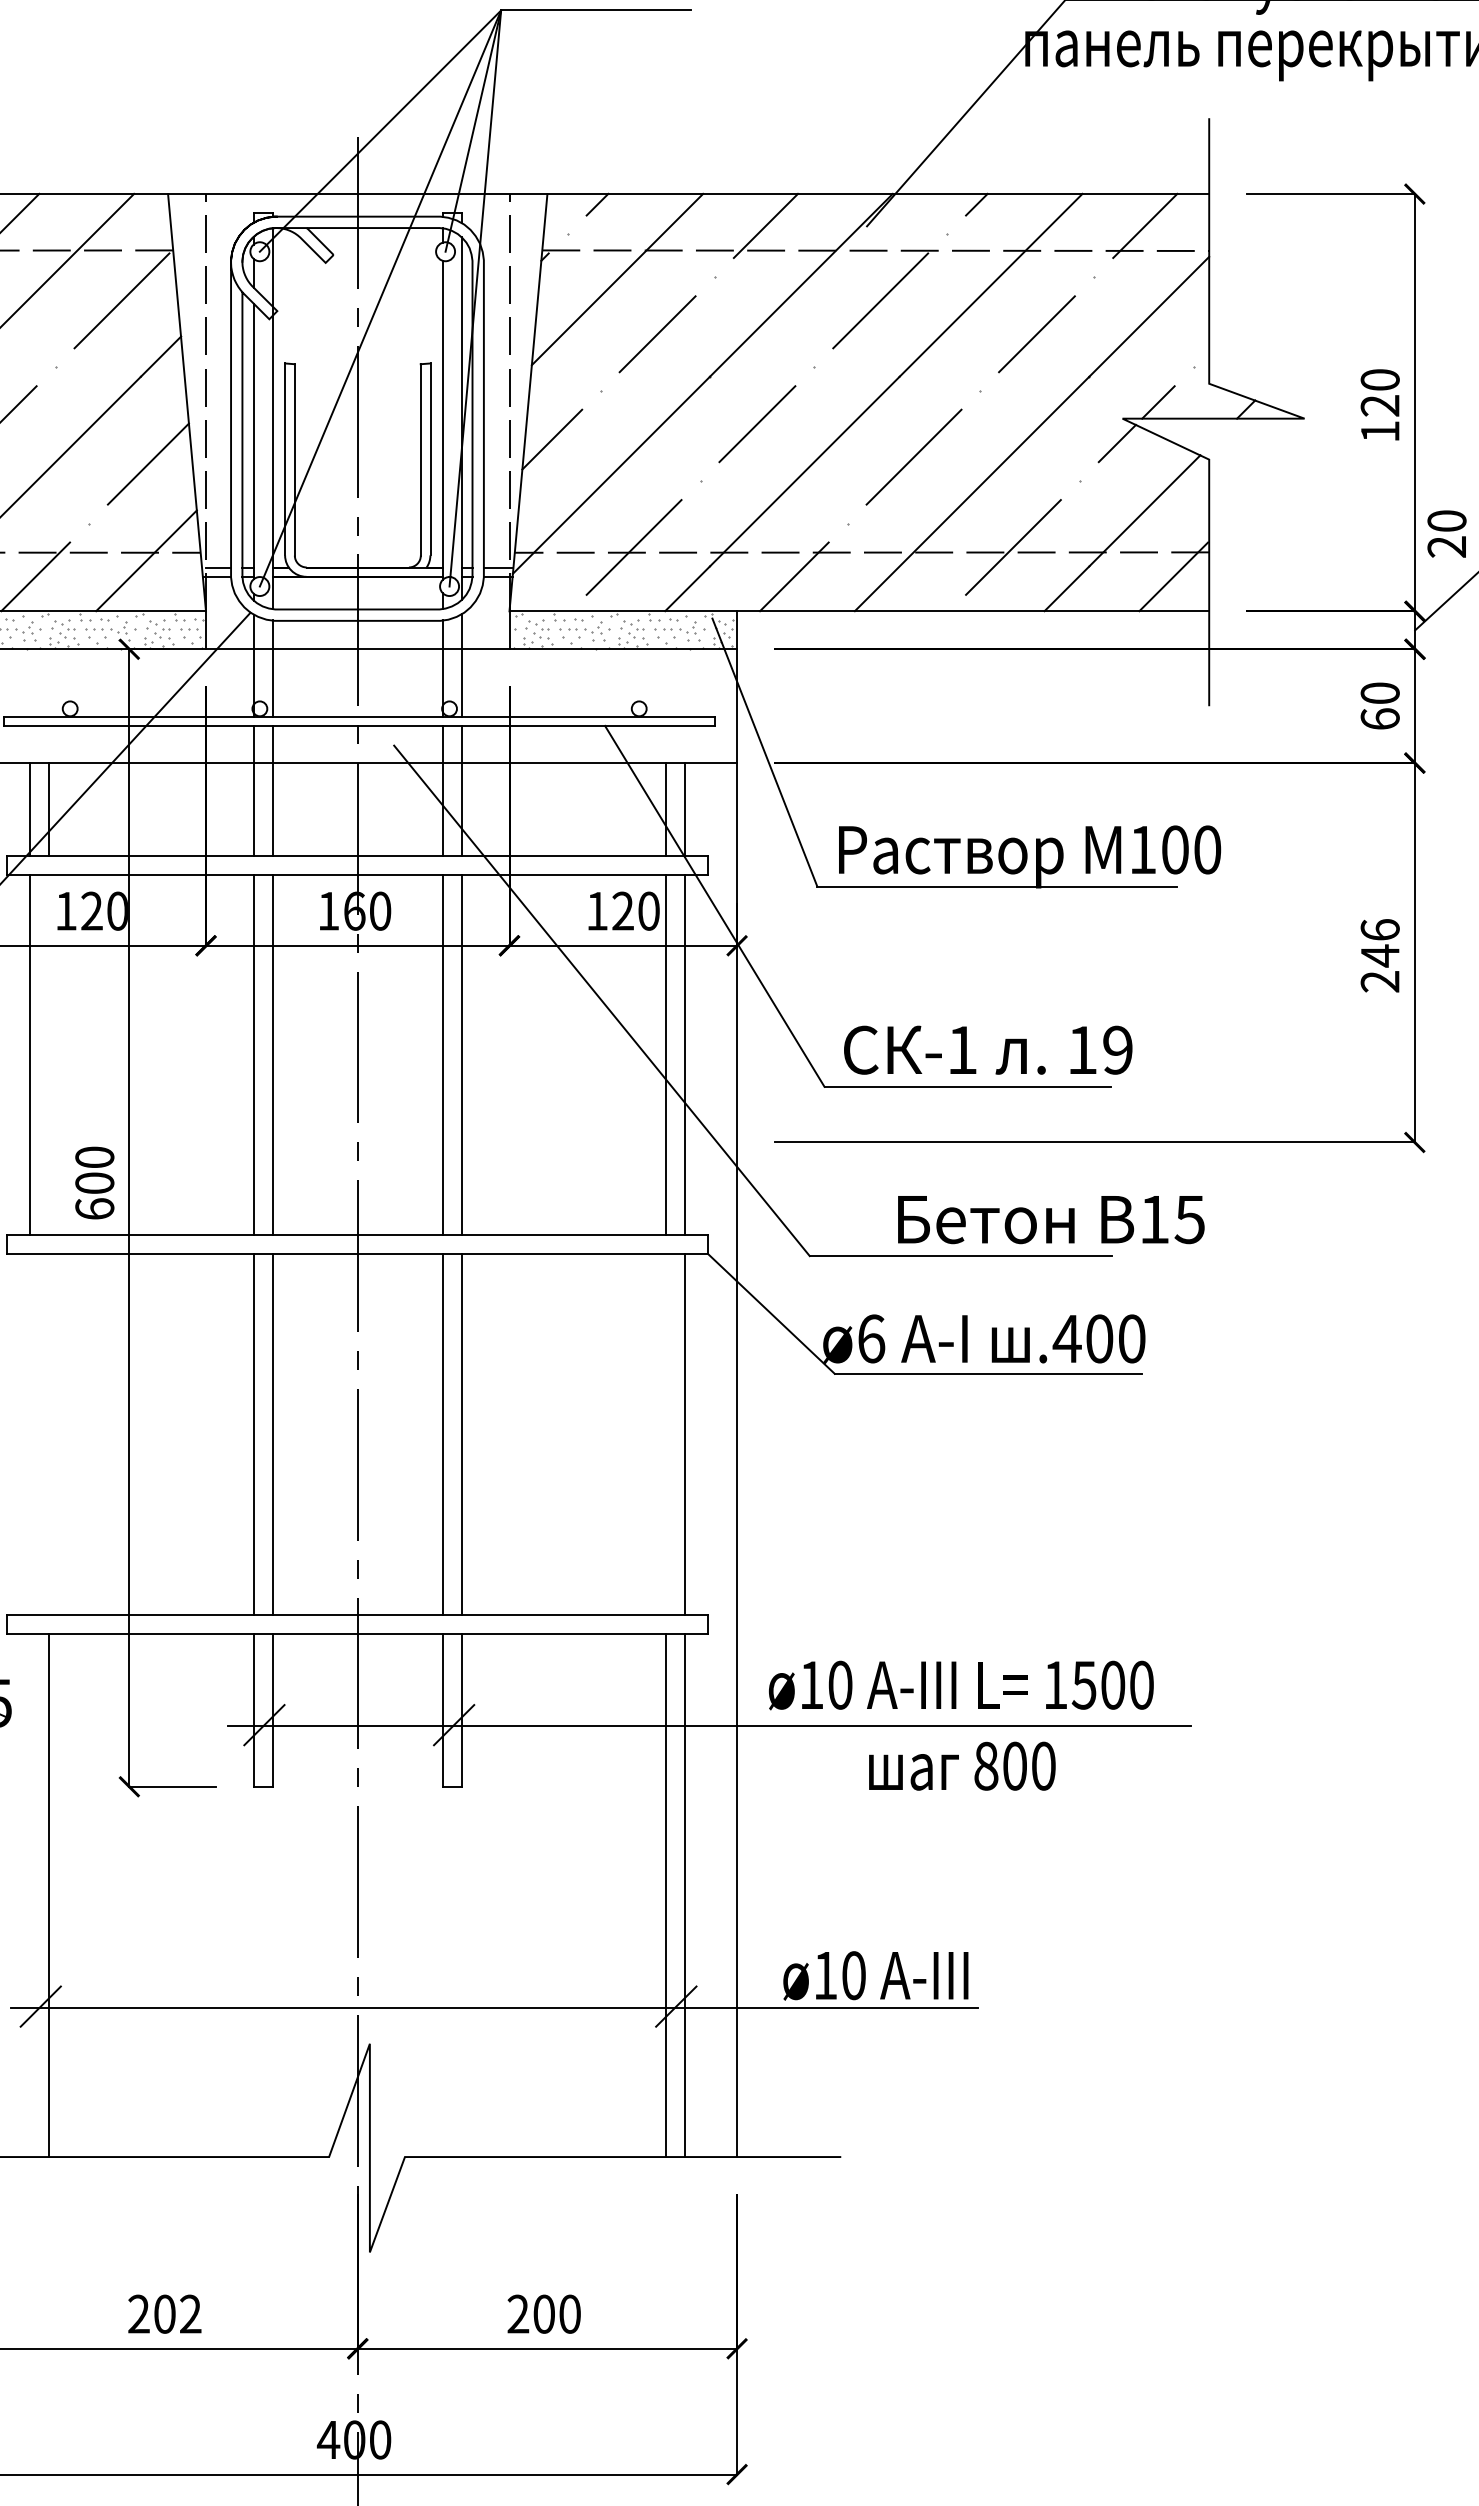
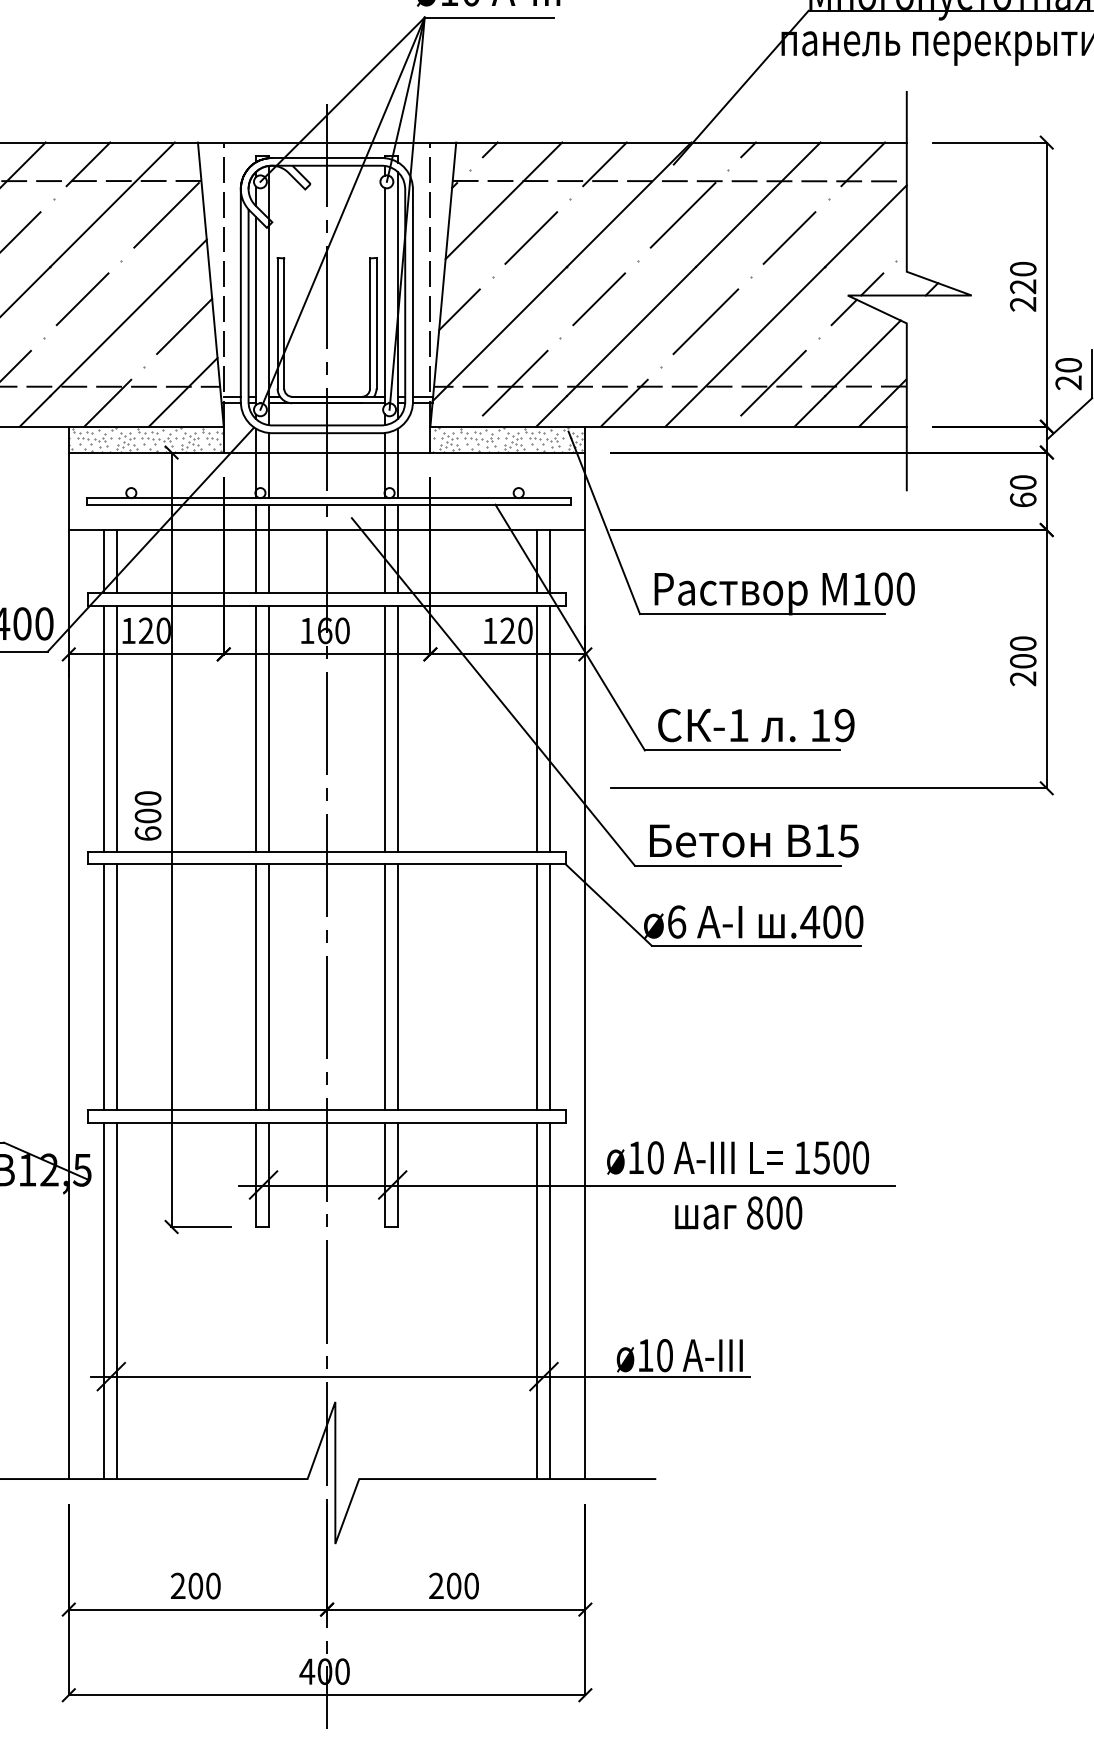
text: (1380, 431) -> (1023, 304), 120 -> 220
text: (1380, 942) -> (1023, 652), 246 -> 200
line: (49, 1054) -> (117, 728), added
text: (1051, 1219) -> (754, 840), moved
line: (30, 1433) -> (104, 986), added
line: (49, 1433) -> (117, 986), added
line: (665, 1433) -> (536, 986), added
line: (30, 1894) -> (104, 1300), added
text: (190, 2313) -> (213, 1585), 202 -> 200

